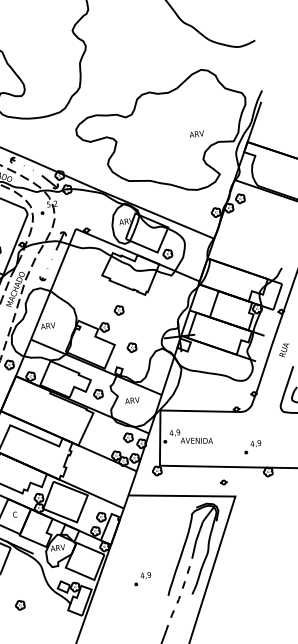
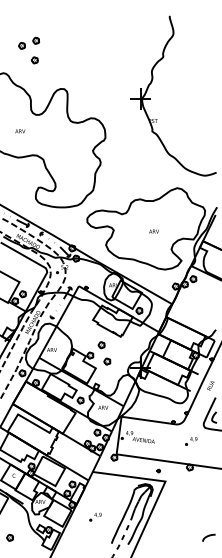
text: (195, 134) -> (153, 231), moved
part: (132, 347) -> (107, 361), moved
part: (252, 447) -> (191, 441), moved
part: (142, 578) -> (95, 516), moved

